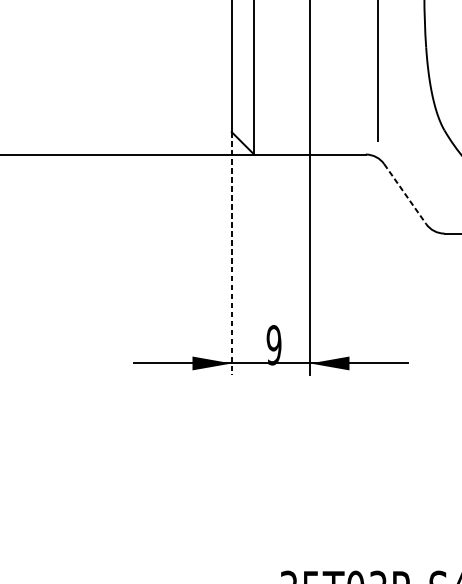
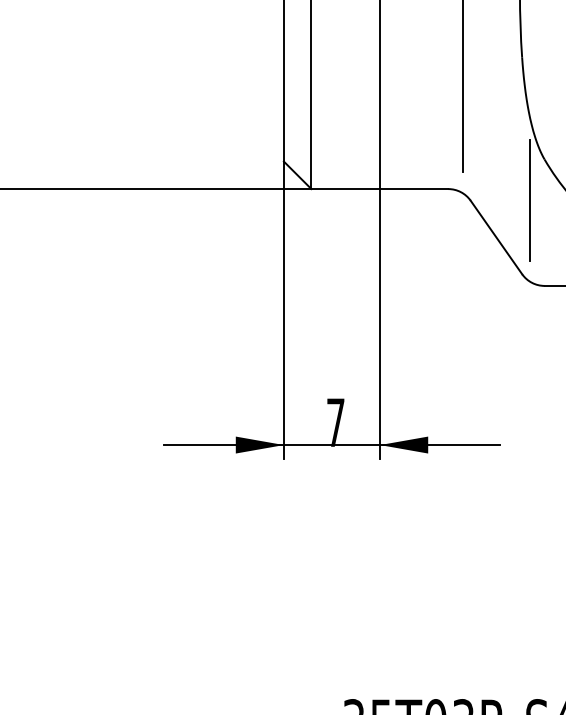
line: (432, 163) -> (530, 200), added
line: (405, 194) -> (496, 237), dashed -> solid
line: (231, 253) -> (283, 310), dashed -> solid
text: (273, 345) -> (335, 422), 9 -> 7

